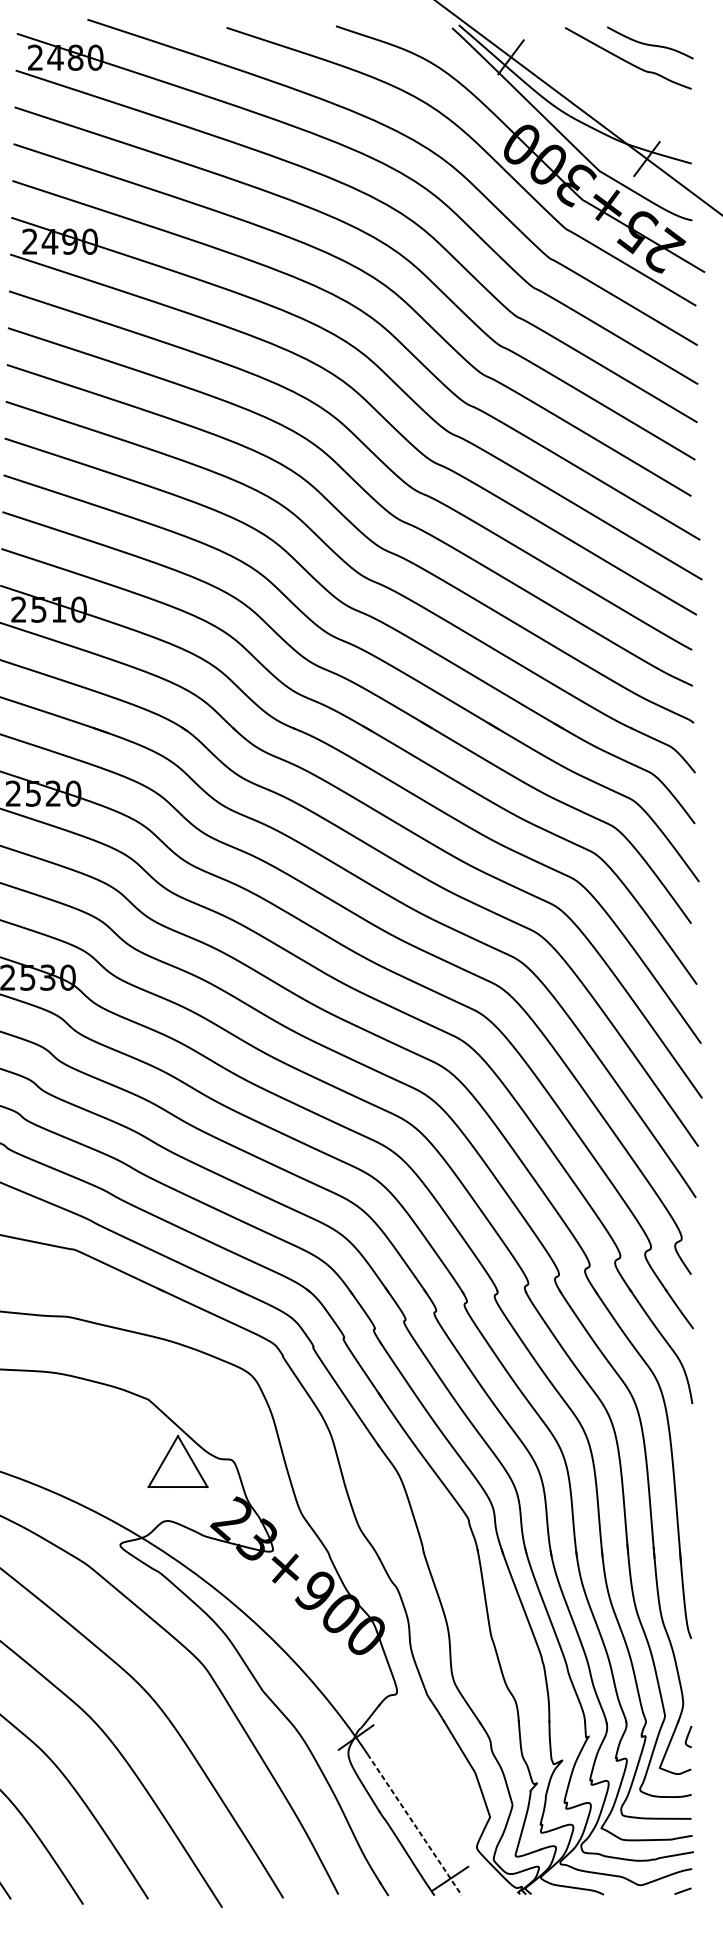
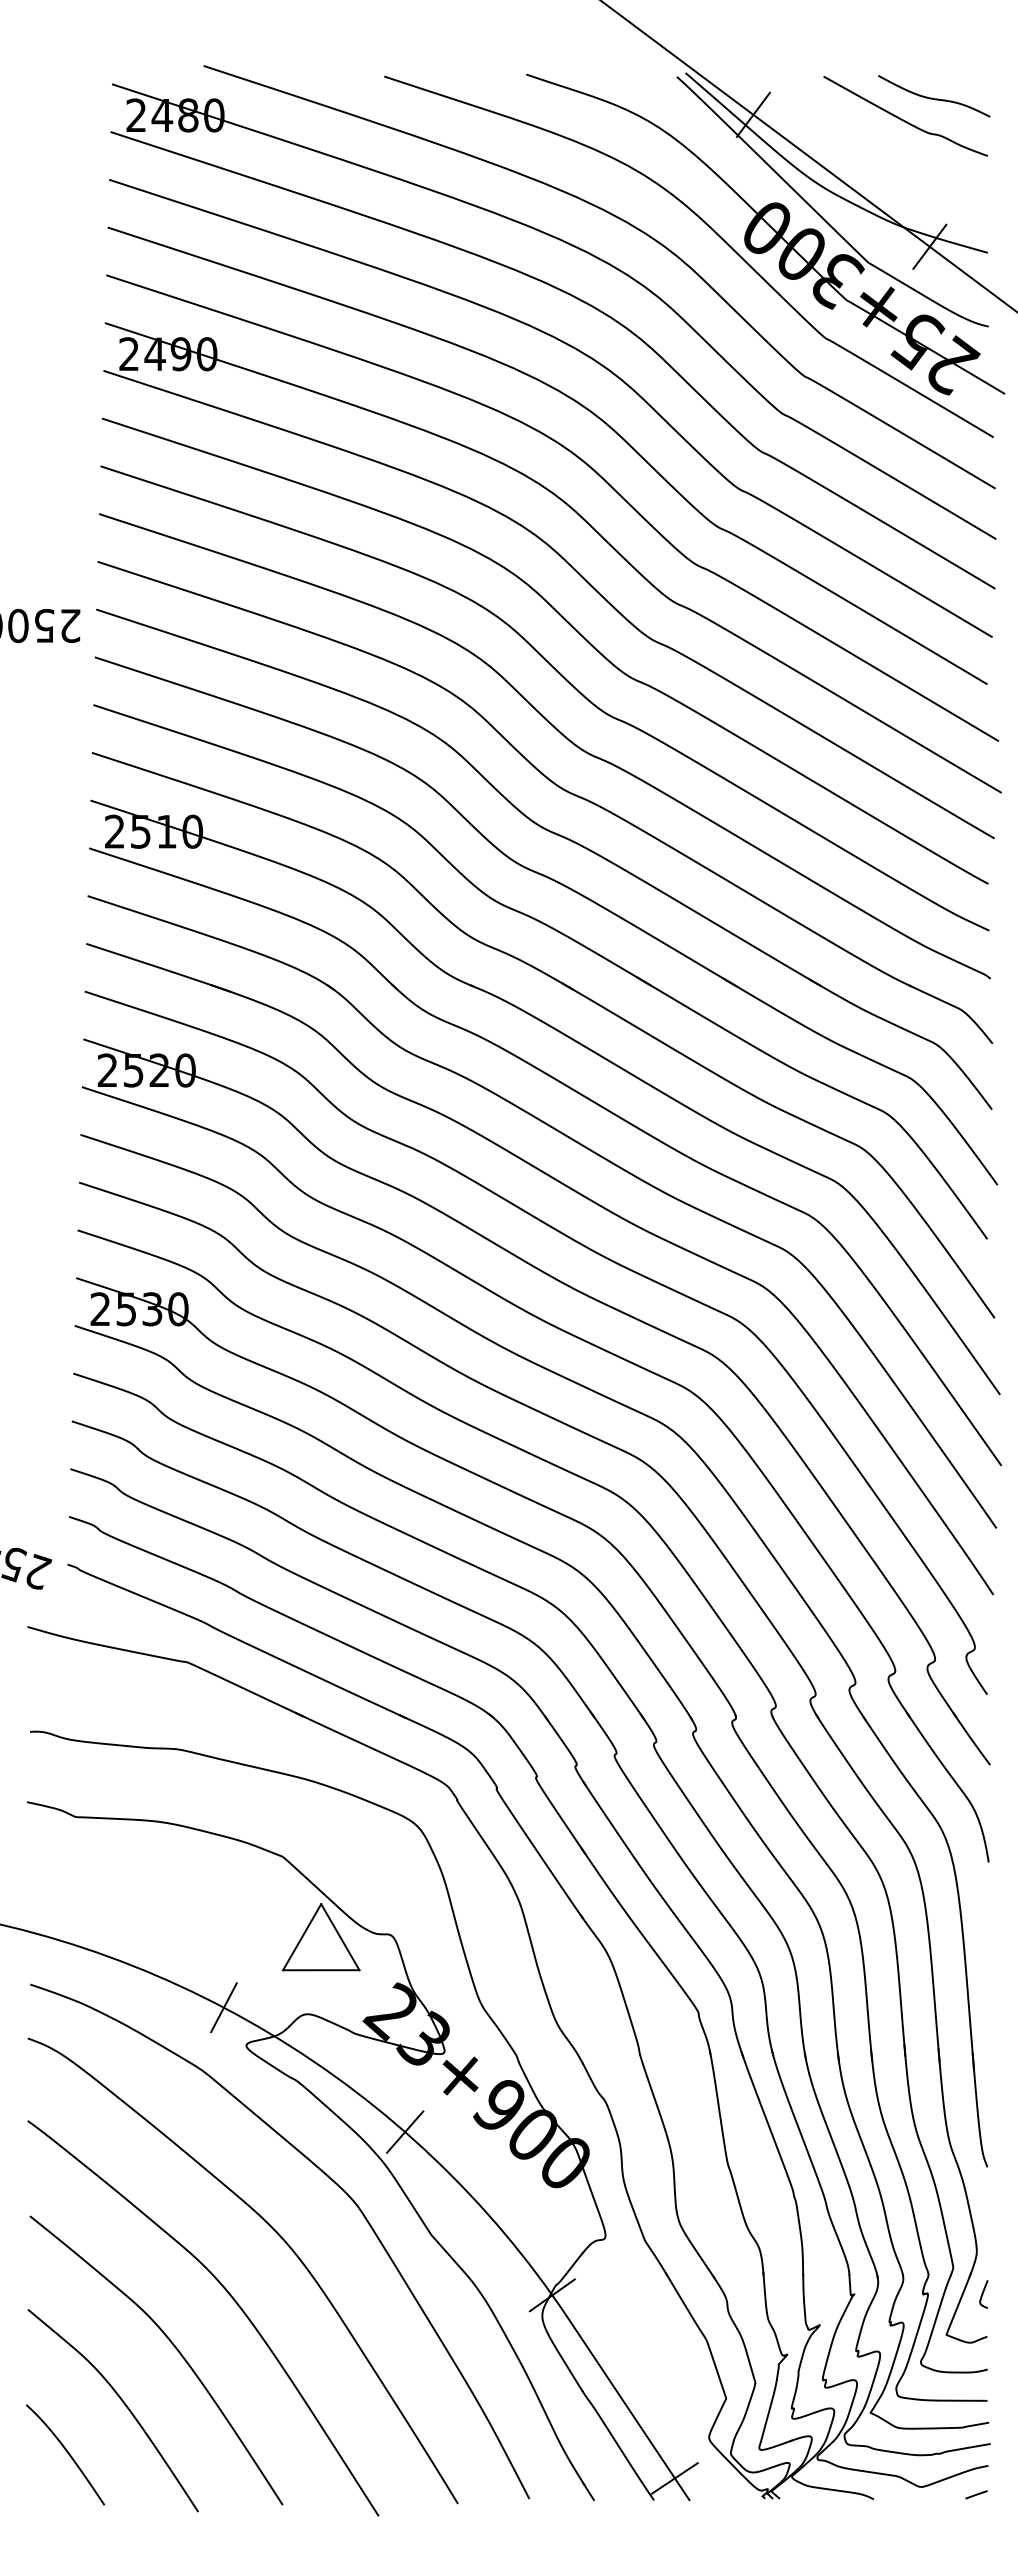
line: (102, 1515) -> (223, 2007), added
line: (242, 1611) -> (405, 2131), added
line: (414, 1824) -> (628, 2408), dashed -> solid

